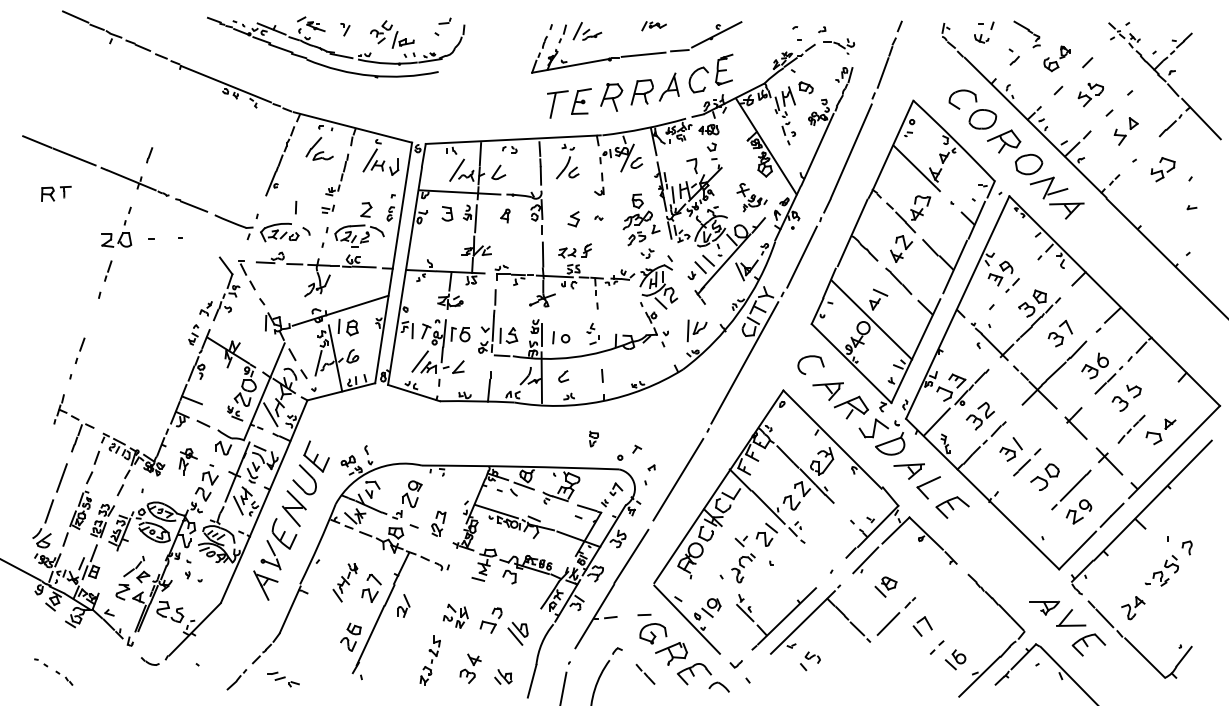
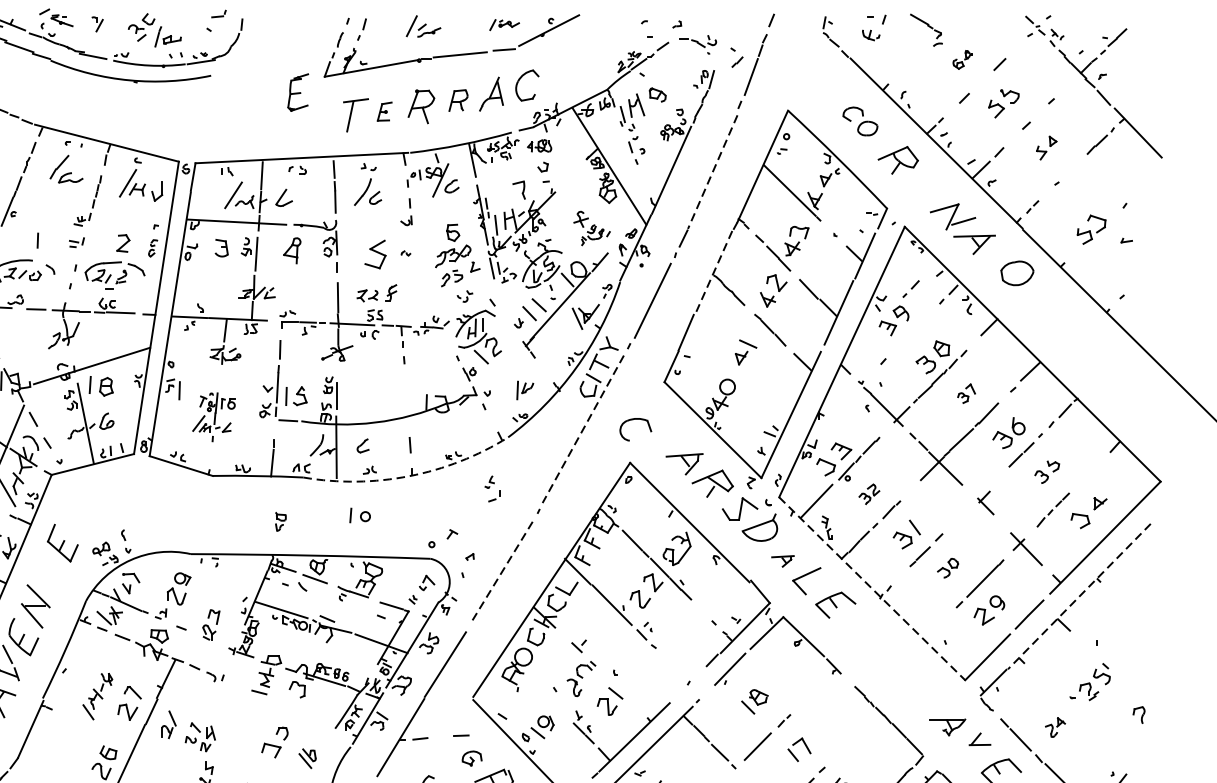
part: (653, 26) -> (503, 25), moved
part: (587, 31) -> (423, 26), moved
part: (1013, 56) -> (735, 56), moved
part: (1056, 58) -> (962, 59), size x0.6
part: (724, 69) -> (298, 92), moved
part: (641, 92) -> (457, 100), size x0.7
part: (581, 101) -> (384, 111), size x0.6
part: (972, 109) -> (859, 121), size x0.6
part: (1125, 131) -> (1045, 148), size x0.7
line: (851, 151) -> (712, 172), solid -> dashed
part: (1029, 164) -> (1017, 273), moved
part: (1162, 169) -> (1090, 229), moved
part: (505, 215) -> (292, 250), size x1.6
part: (573, 219) -> (375, 255), size x1.6
line: (852, 233) -> (714, 272), solid -> dashed
part: (1012, 285) -> (910, 289), moved
line: (871, 319) -> (737, 376), removed
part: (696, 330) -> (524, 389), size x0.7
part: (592, 333) -> (491, 488), moved
part: (1059, 333) -> (965, 393), size x0.6
part: (561, 337) -> (360, 515), moved
part: (440, 352) -> (213, 416), size x0.6
part: (810, 357) -> (635, 420), moved
line: (318, 363) -> (65, 430), removed
line: (744, 363) -> (582, 430), solid -> dashed
part: (1126, 397) -> (1047, 471), size x0.7
arc: (601, 401) -> (409, 476), solid -> dashed
part: (979, 416) -> (868, 494), size x0.6
part: (1075, 423) -> (985, 503), size x0.6
part: (593, 438) -> (280, 521), moved
part: (908, 471) -> (782, 561), size x0.6
part: (1044, 476) -> (947, 567), size x0.6
part: (304, 479) -> (48, 571), removed
line: (678, 479) -> (502, 571), solid -> dashed
line: (982, 494) -> (872, 589), solid -> dashed
line: (1153, 500) -> (1079, 596), solid -> dashed
part: (766, 534) -> (609, 701), moved
part: (1186, 547) -> (1138, 714), moved
part: (1133, 608) -> (1055, 727), size x0.7
part: (455, 615) -> (200, 736), moved
part: (1071, 617) -> (980, 738), size x0.6
part: (517, 633) -> (306, 758), size x0.7
part: (653, 633) -> (472, 758), size x0.6

